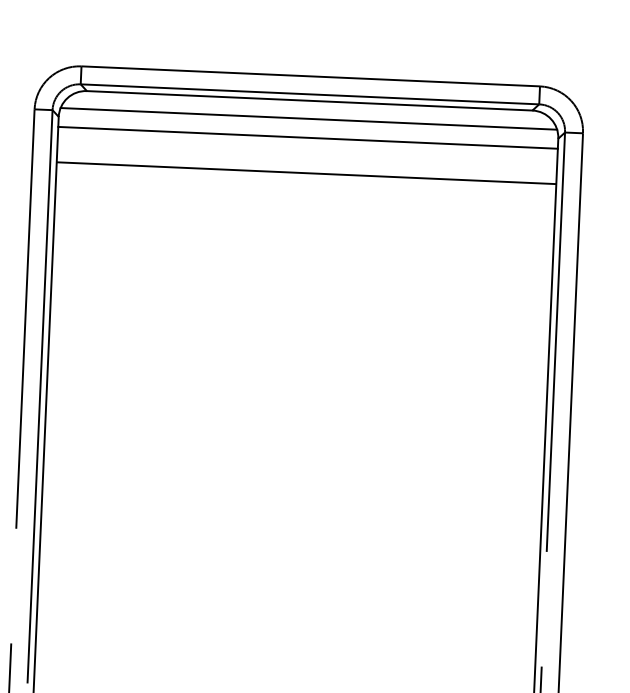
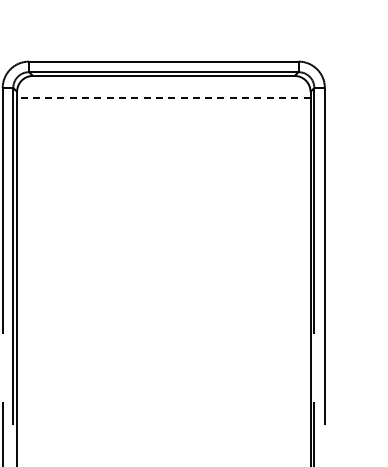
line: (308, 118) -> (163, 86), removed
line: (307, 137) -> (163, 97), solid -> dashed
line: (305, 173) -> (163, 118), removed

